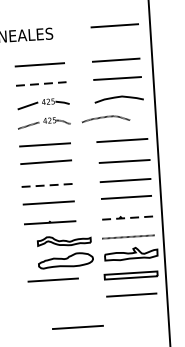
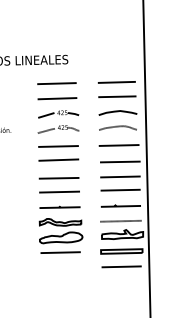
line: (114, 25) -> (116, 55), removed
line: (41, 83) -> (57, 98), dashed -> solid
curve: (105, 118) -> (117, 127), moved
line: (47, 185) -> (59, 178), dashed -> solid
line: (128, 218) -> (121, 206), dashed -> solid
part: (64, 252) -> (60, 231), moved
line: (77, 327) -> (78, 290), removed

